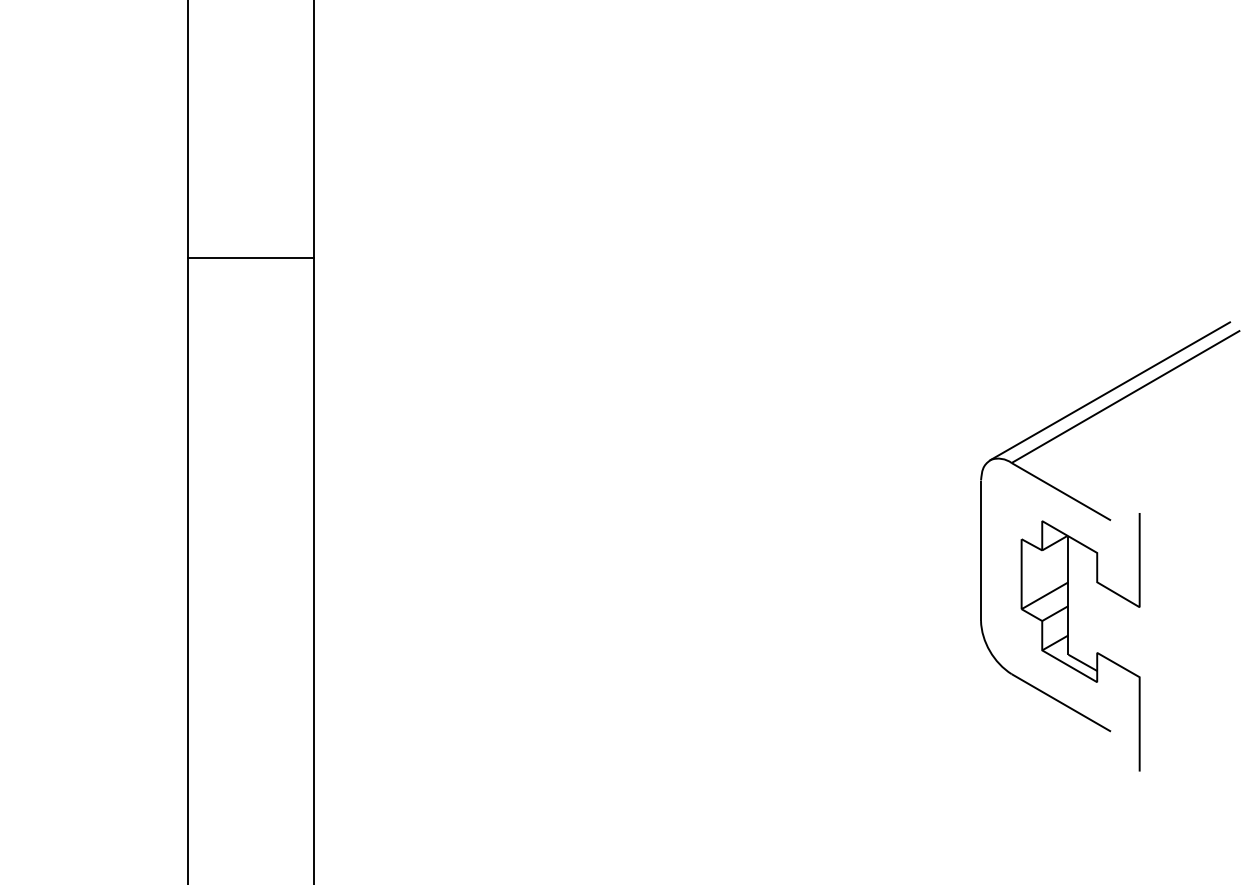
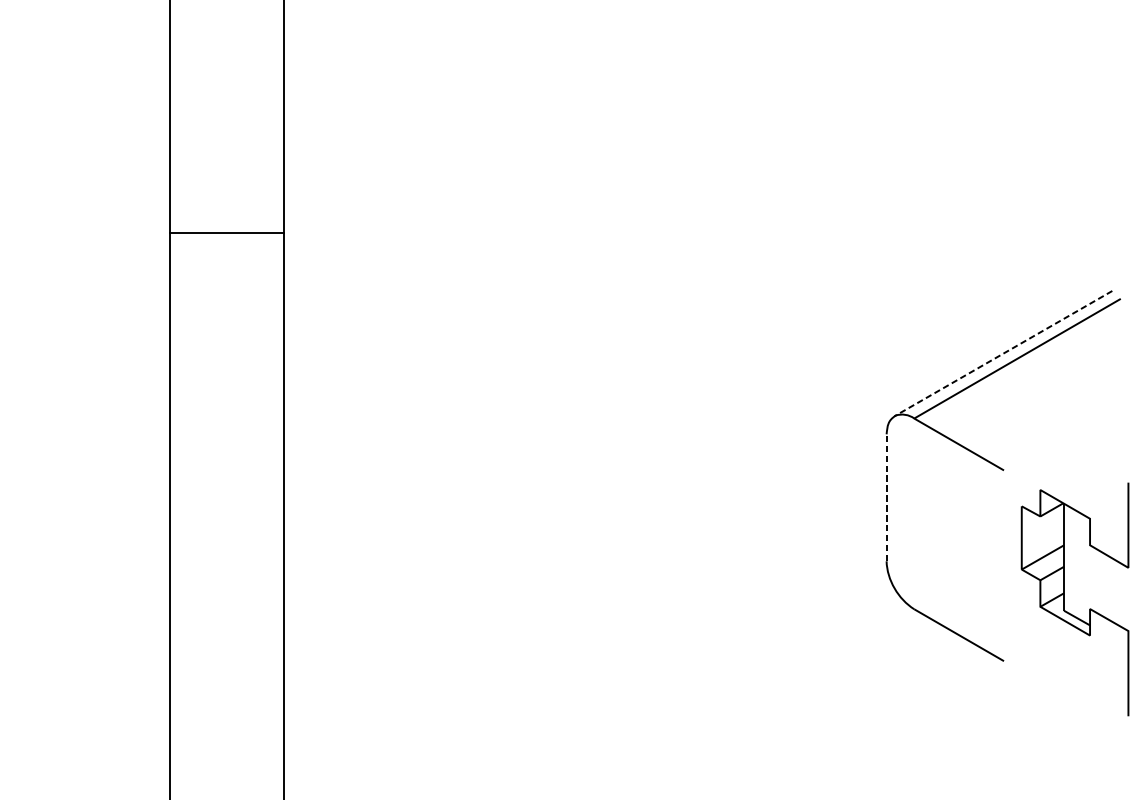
line: (1109, 391) -> (1002, 353), solid -> dashed
line: (981, 550) -> (887, 497), solid -> dashed
part: (1068, 642) -> (1064, 599), moved

